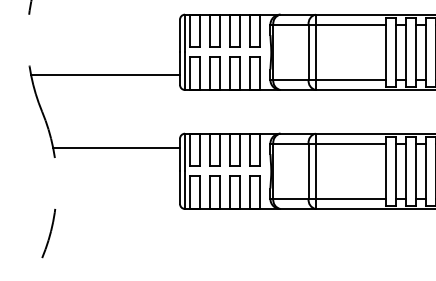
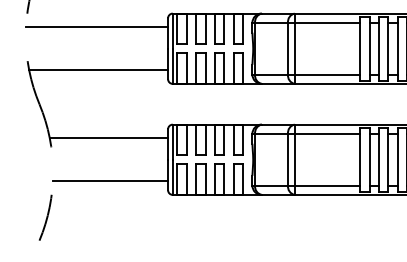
line: (104, 29) -> (97, 27), added
line: (118, 194) -> (110, 181), added

